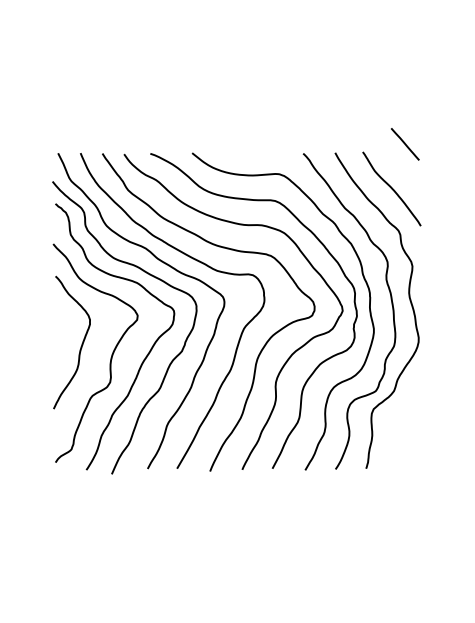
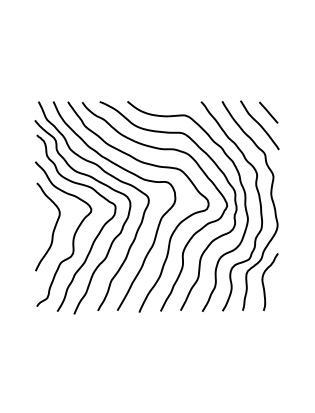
line: (404, 144) -> (268, 112), moved
curve: (397, 424) -> (263, 281), added

